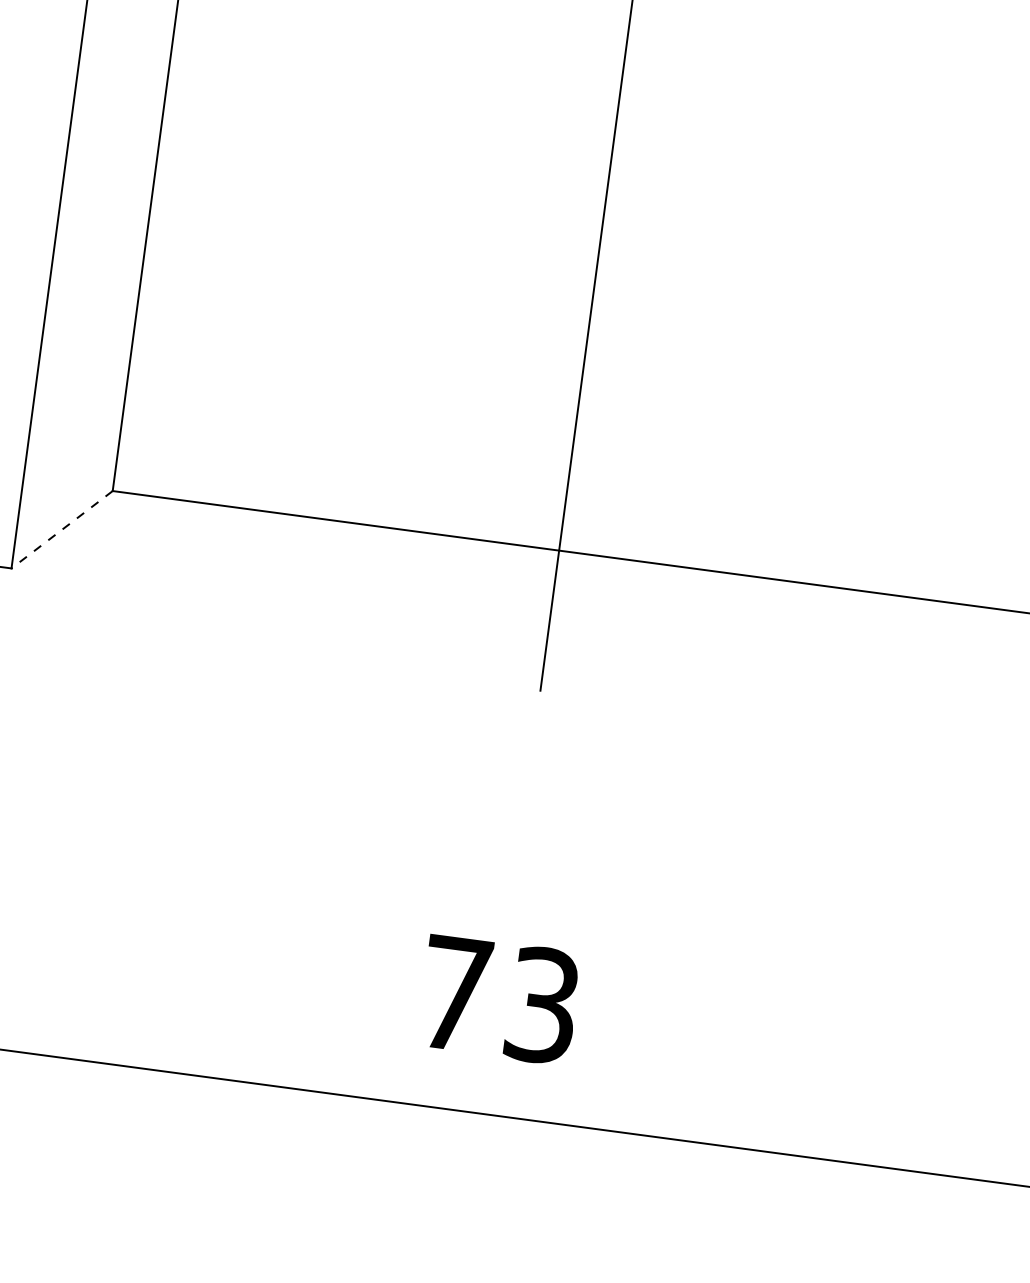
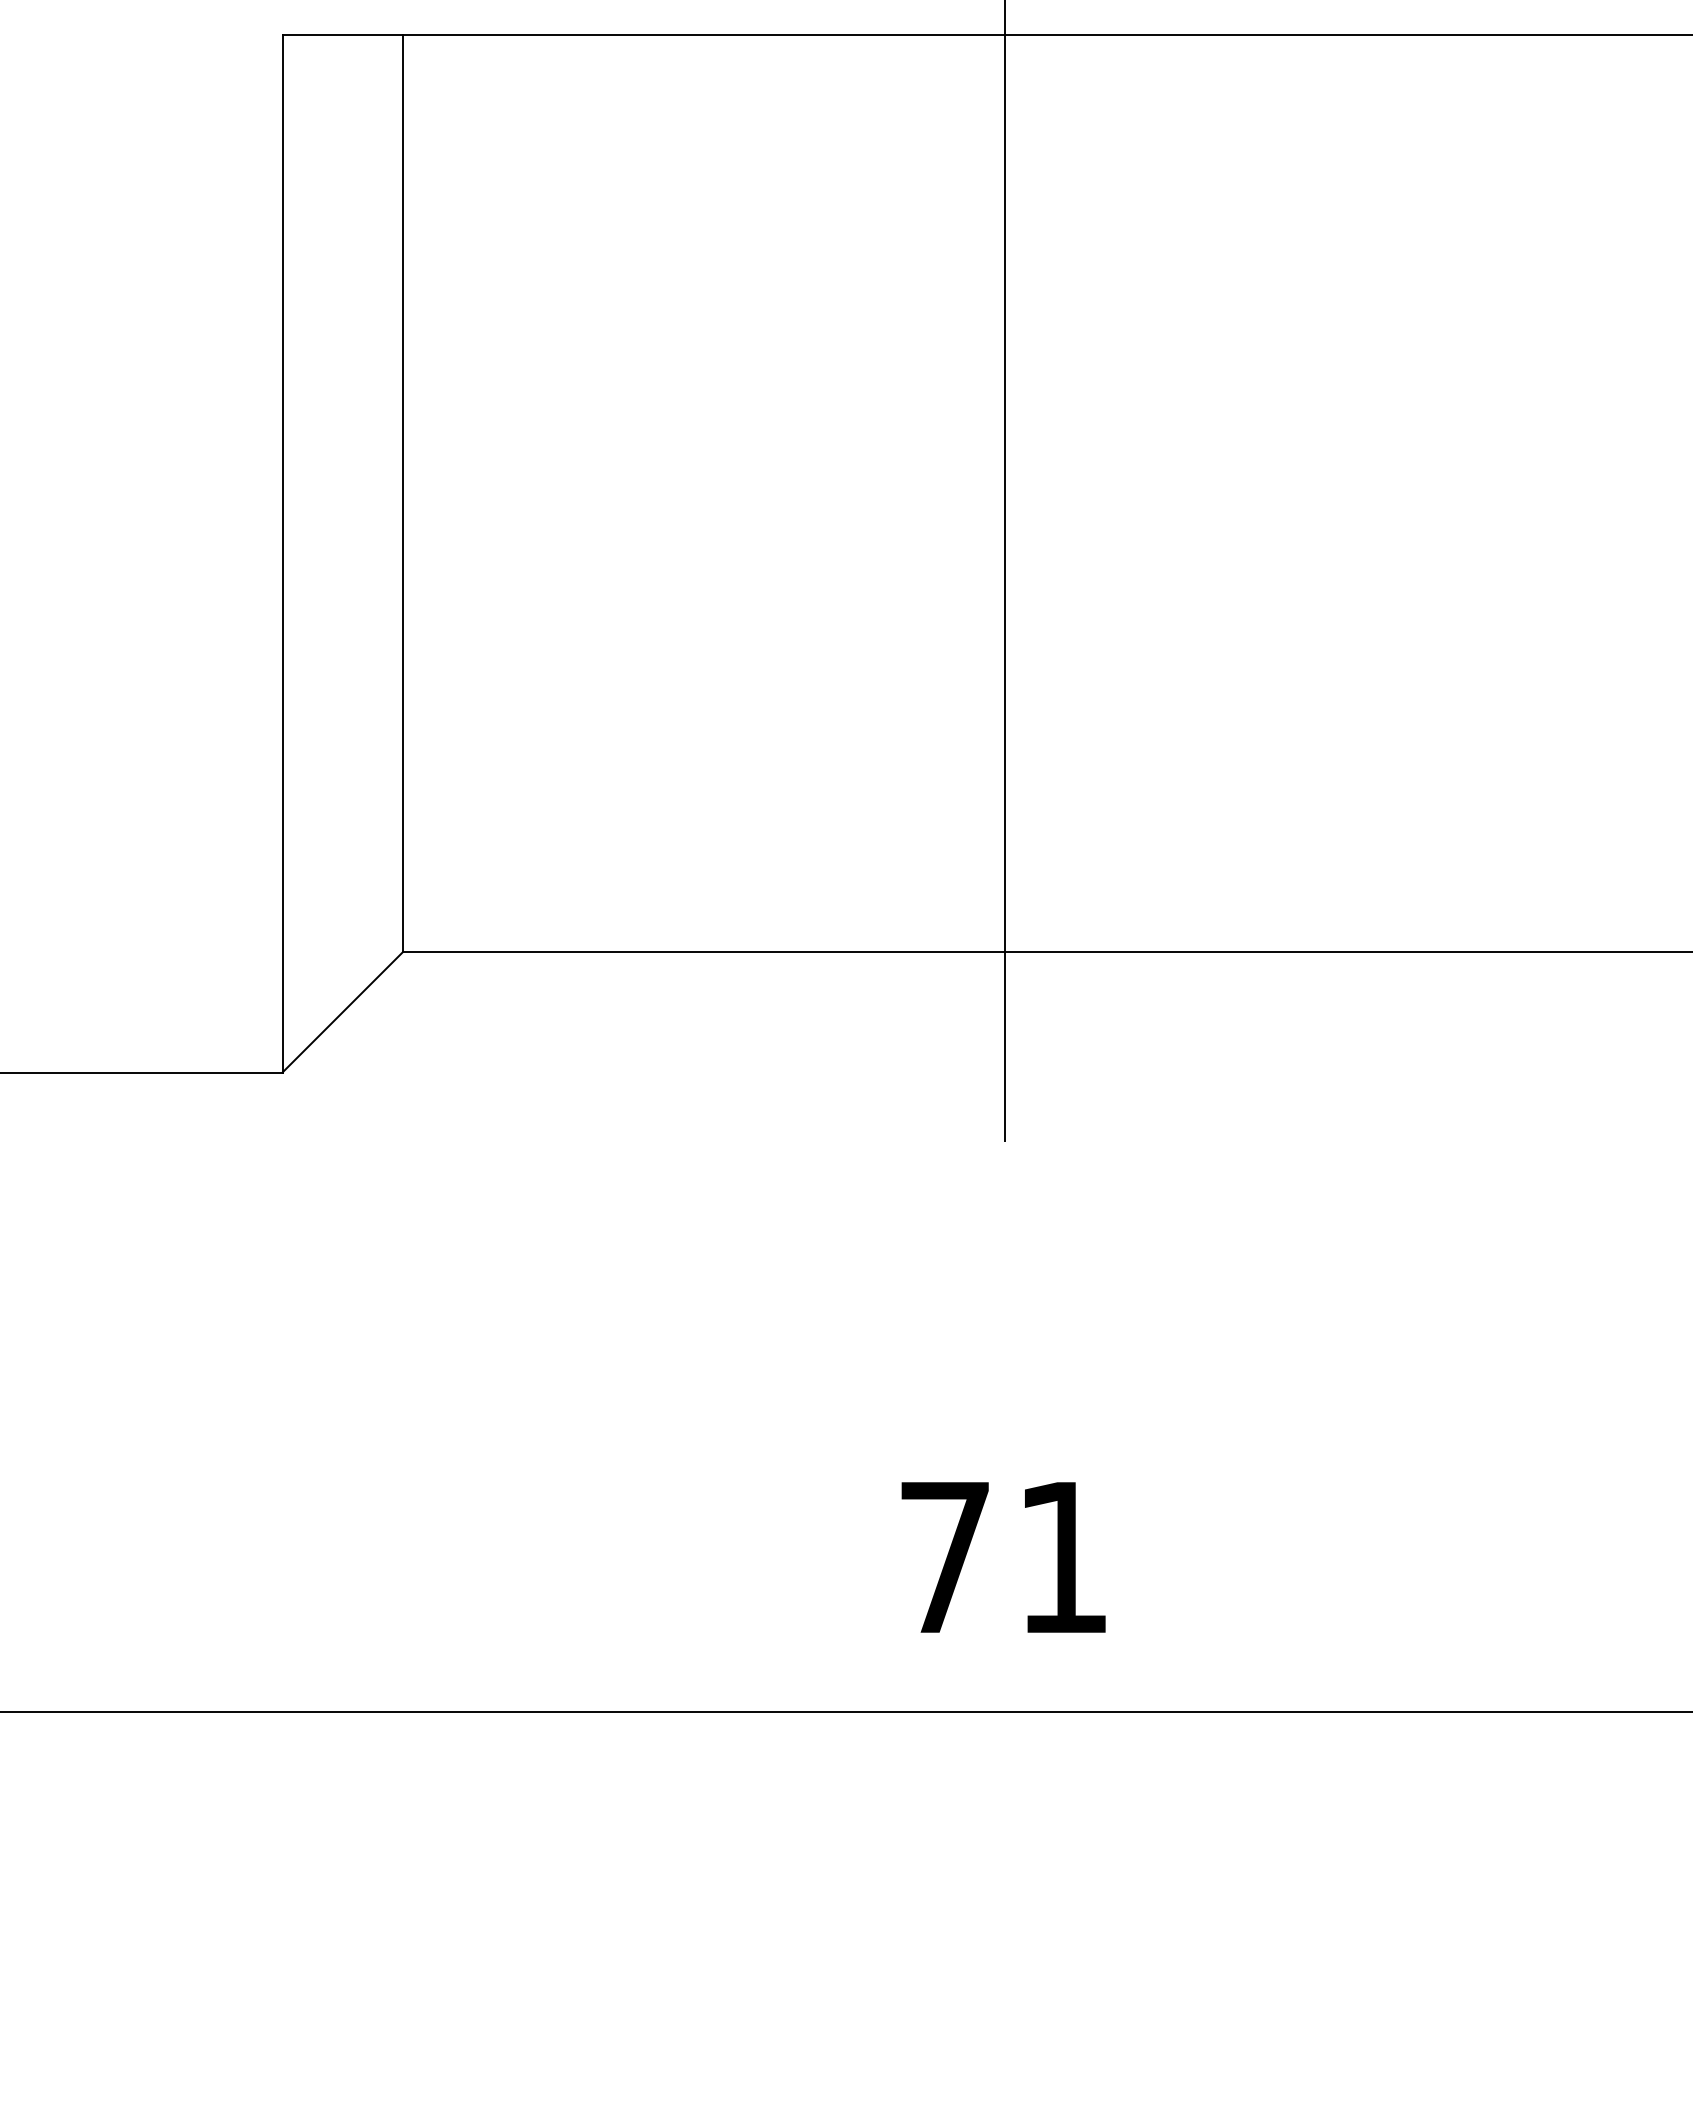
line: (61, 529) -> (342, 1012), dashed -> solid
text: (542, 1005) -> (1062, 1557), 73 -> 71

